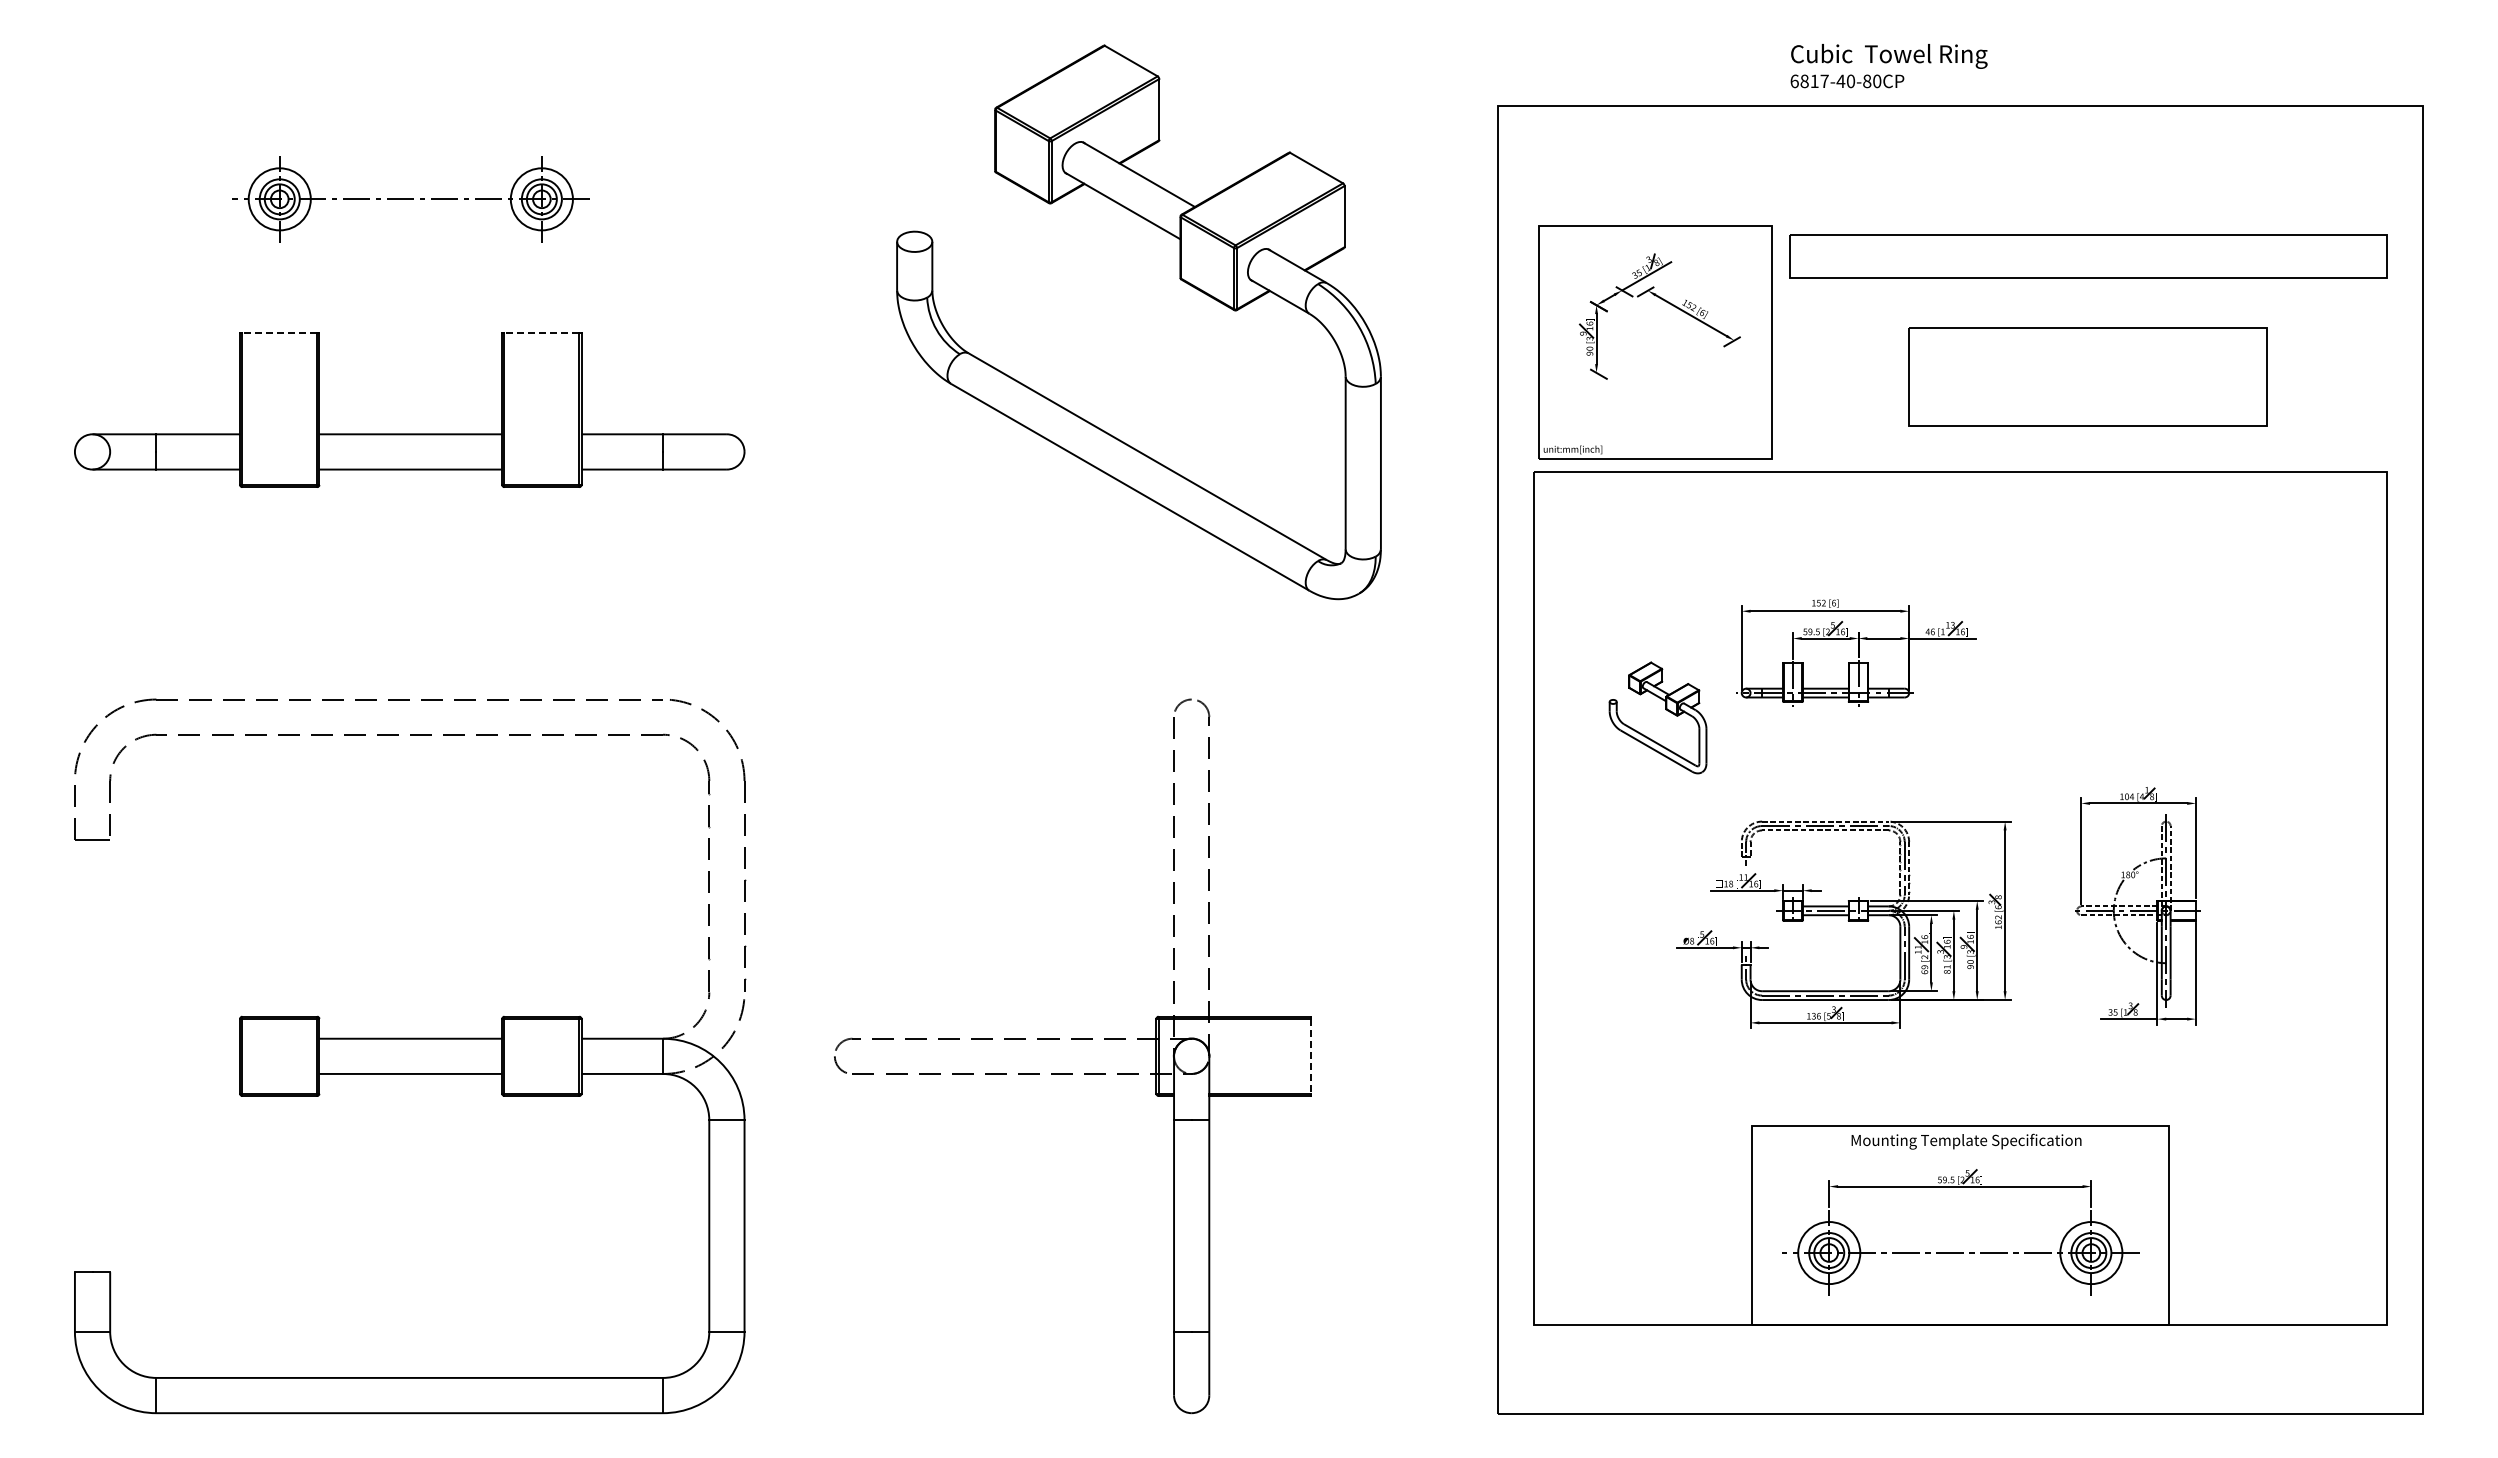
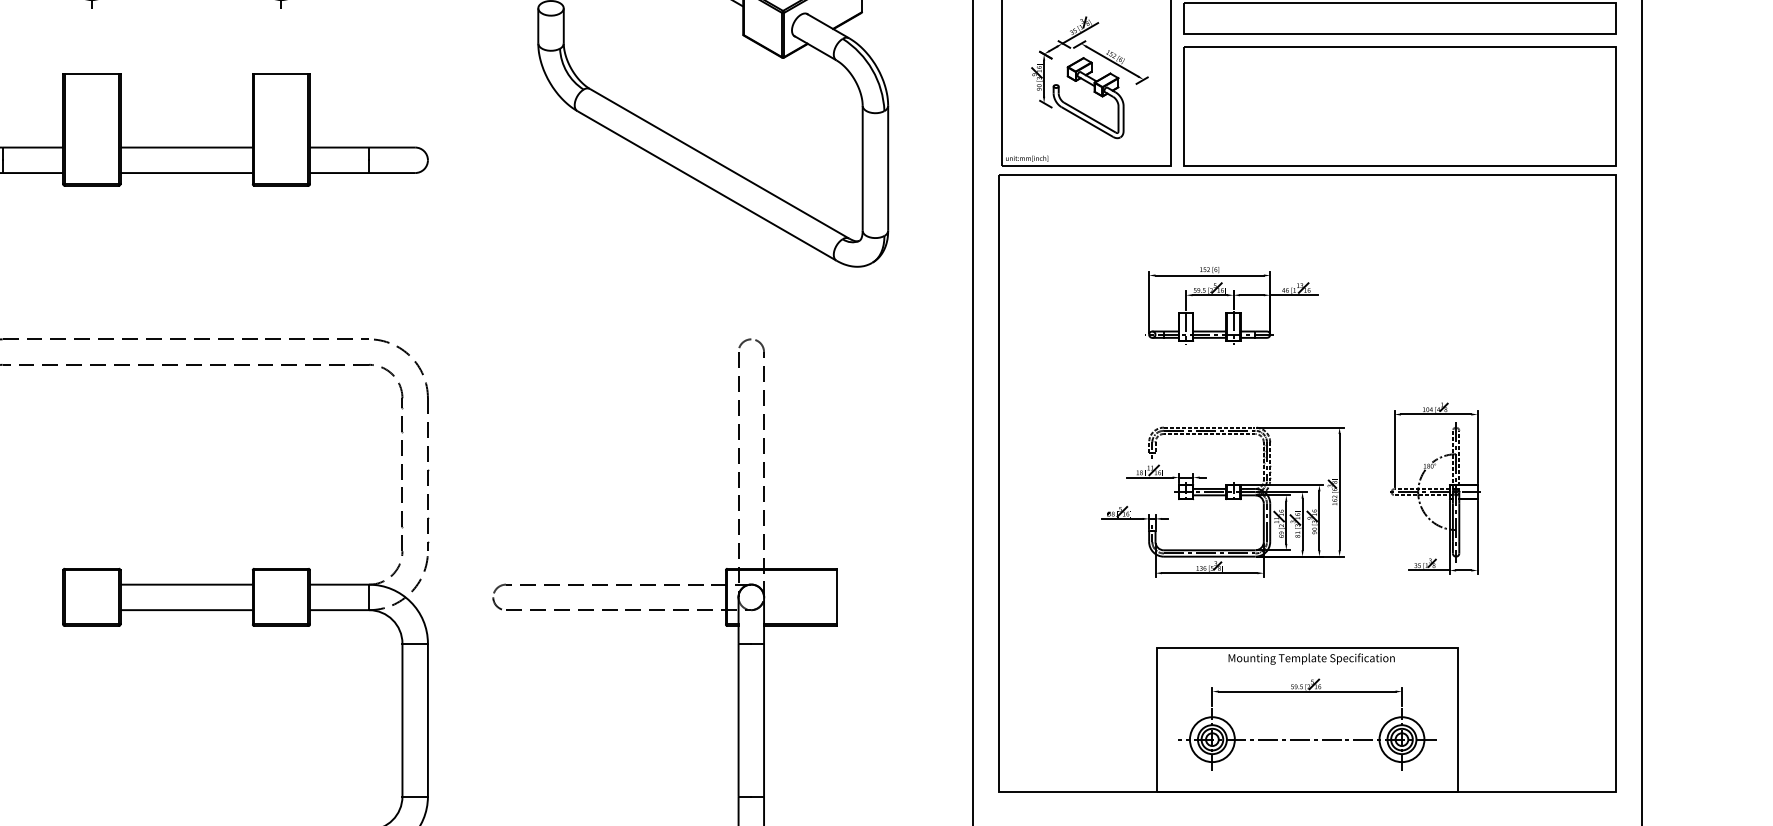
line: (279, 333) -> (91, 74), dashed -> solid
line: (541, 333) -> (281, 74), dashed -> solid
part: (2088, 376) -> (1399, 105), size x1.67
part: (1665, 709) -> (1093, 92), moved
line: (1310, 1056) -> (837, 597), dashed -> solid

